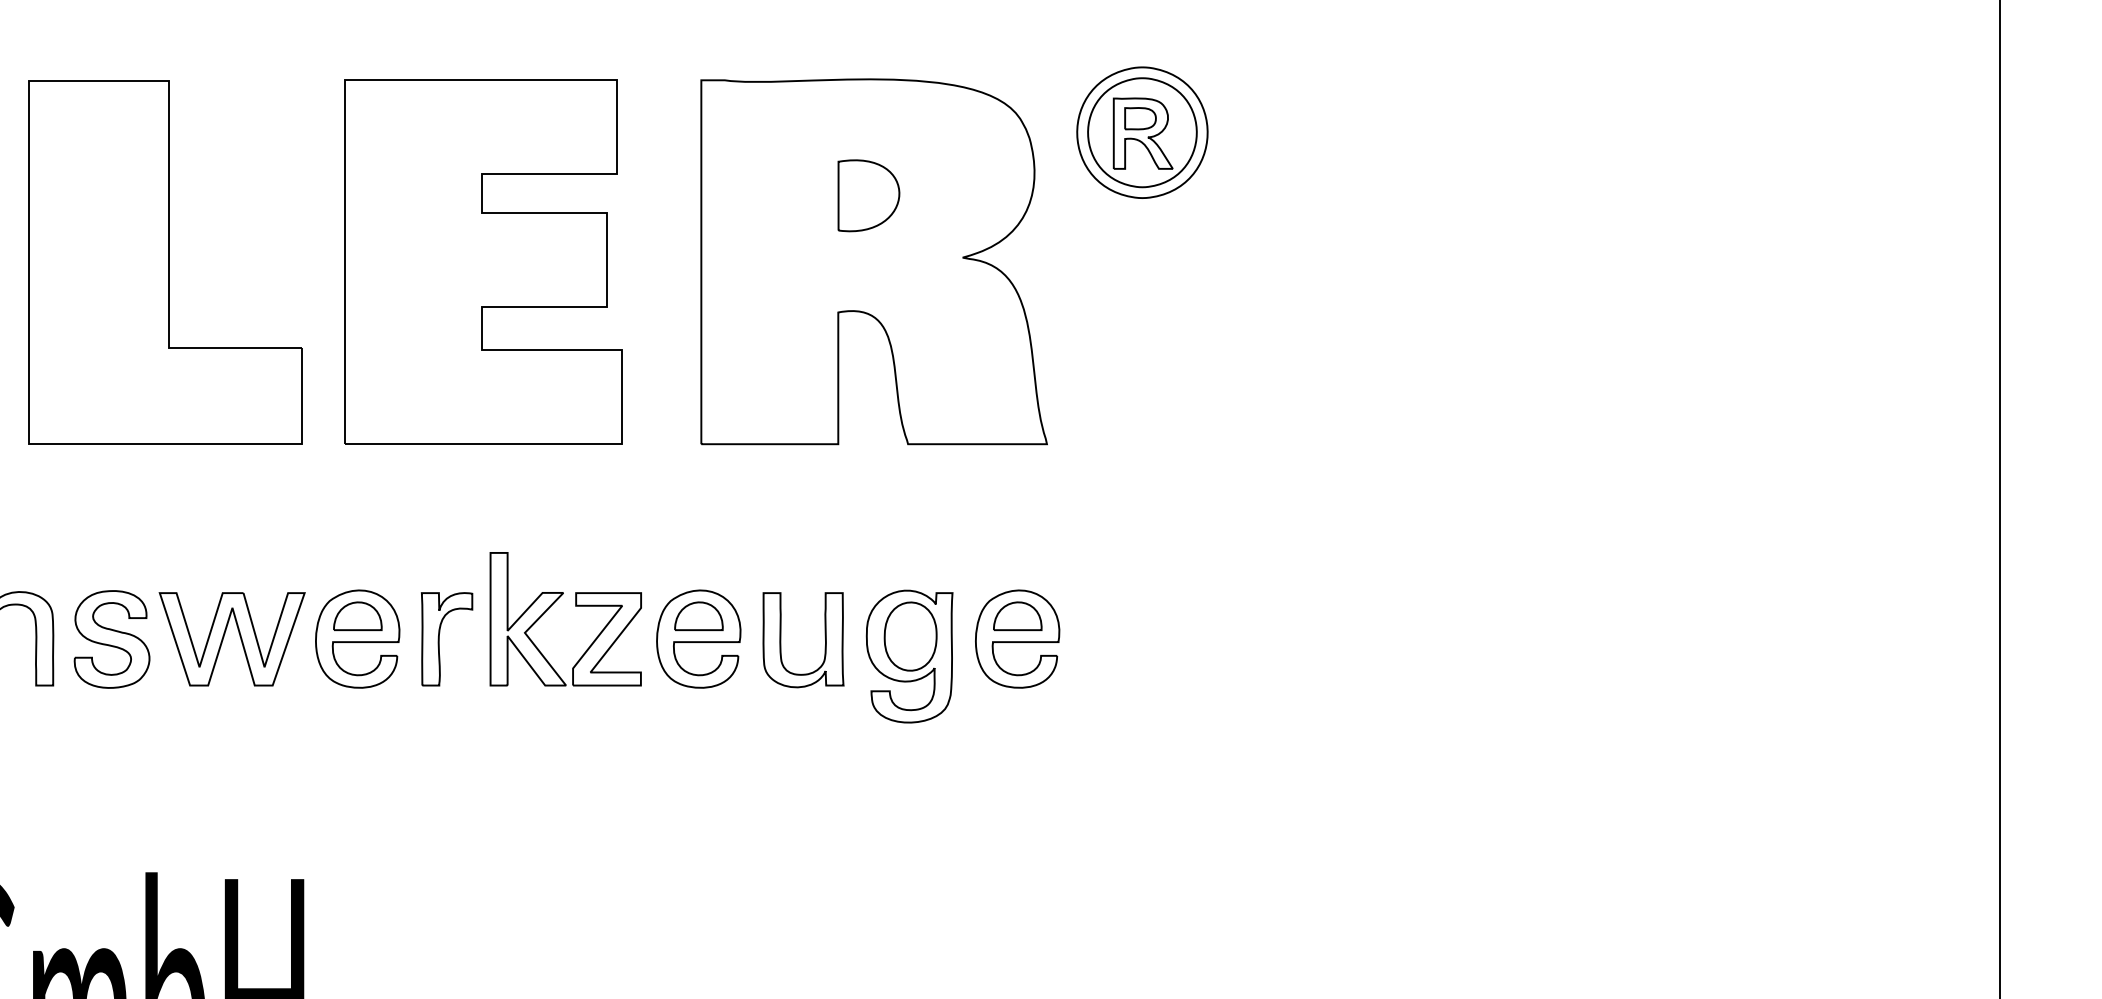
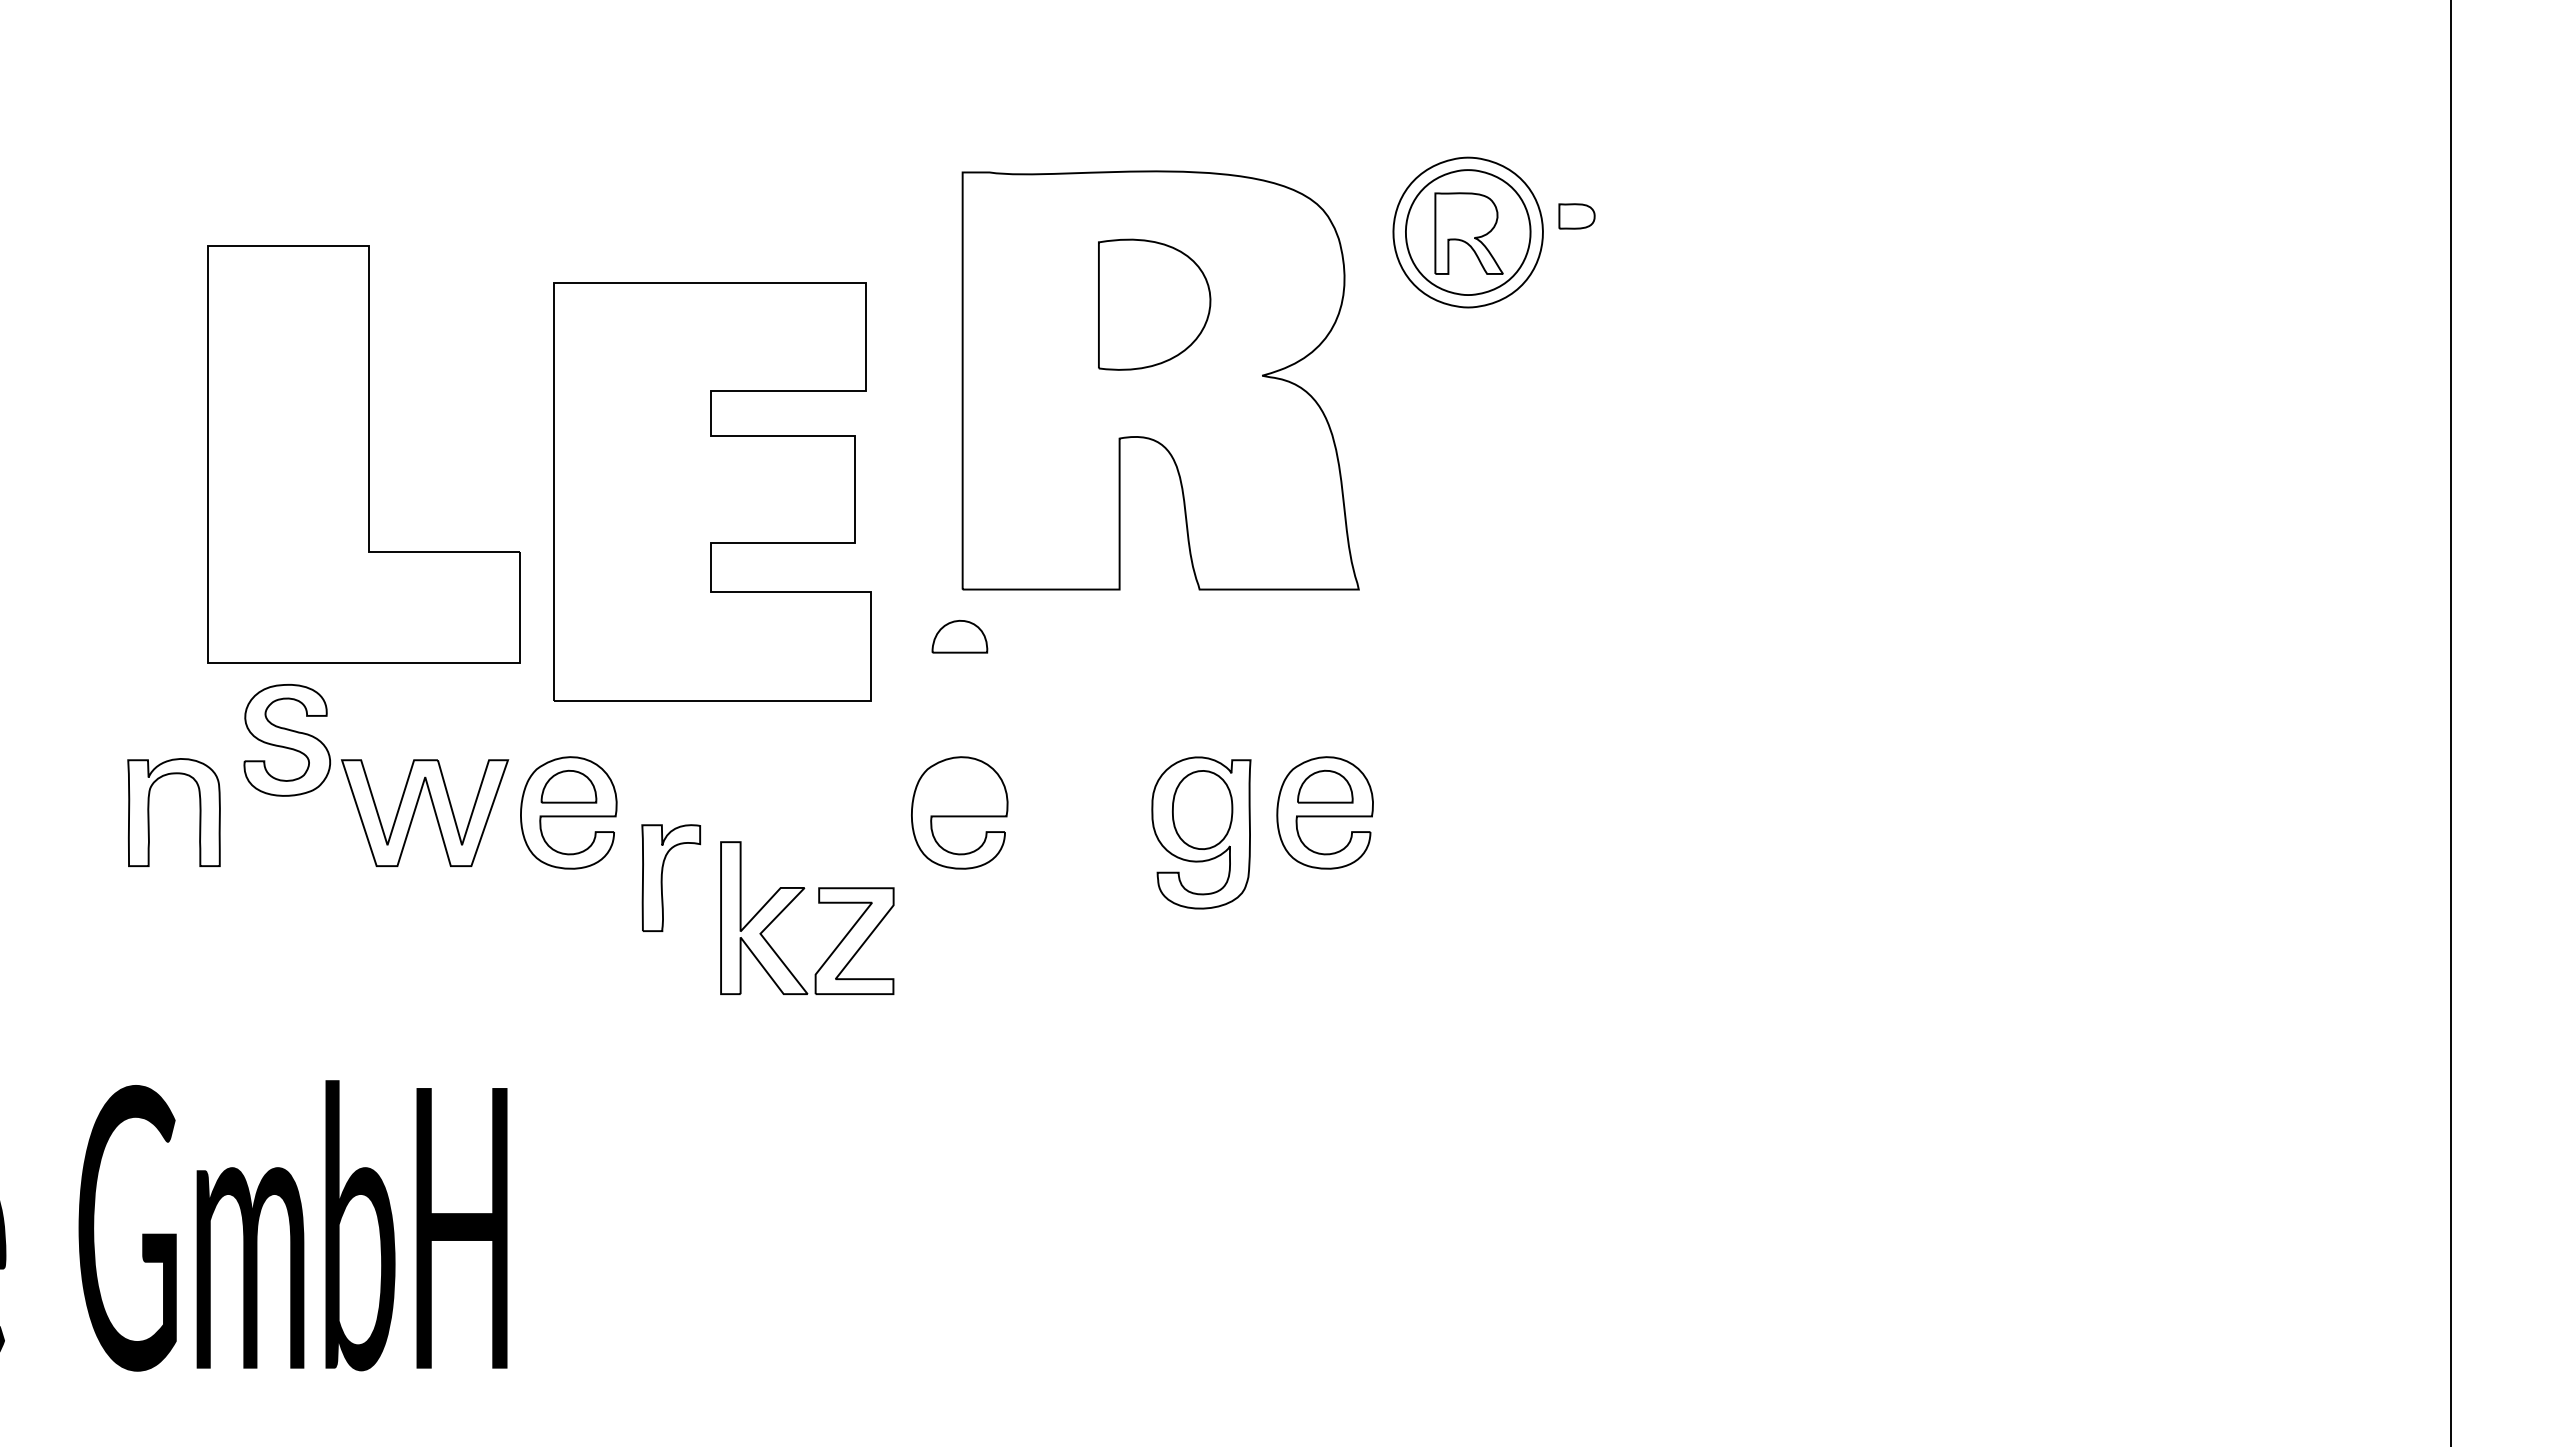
part: (1140, 118) -> (1576, 216), moved
part: (868, 195) -> (1154, 304), size x1.6
part: (483, 261) -> (712, 491), moved
part: (164, 262) -> (363, 454), moved
part: (575, 606) -> (818, 903), moved
part: (698, 616) -> (959, 636), moved
part: (439, 638) -> (662, 877), moved
part: (112, 639) -> (287, 740), moved
part: (781, 640) -> (1054, 814), removed

